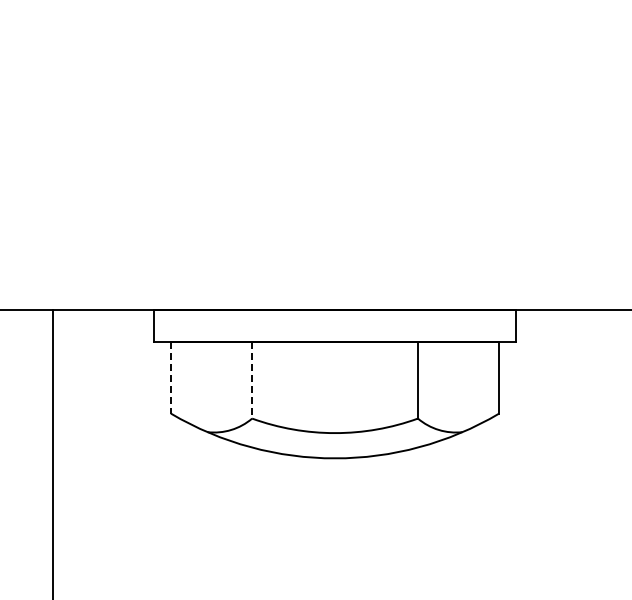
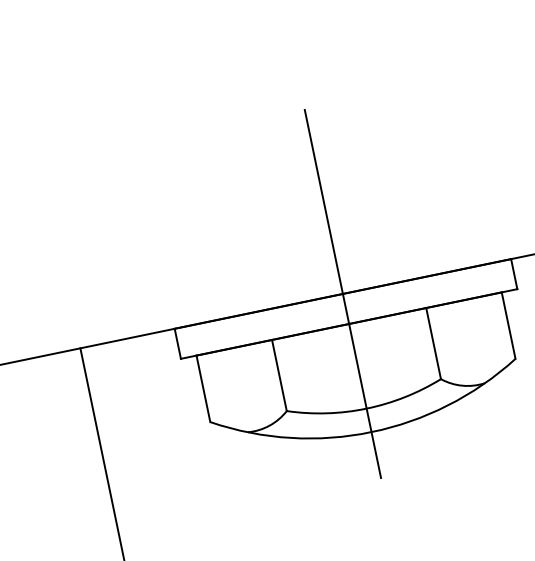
line: (335, 309) -> (343, 293), added
line: (170, 377) -> (202, 388), dashed -> solid
line: (252, 380) -> (279, 375), dashed -> solid

